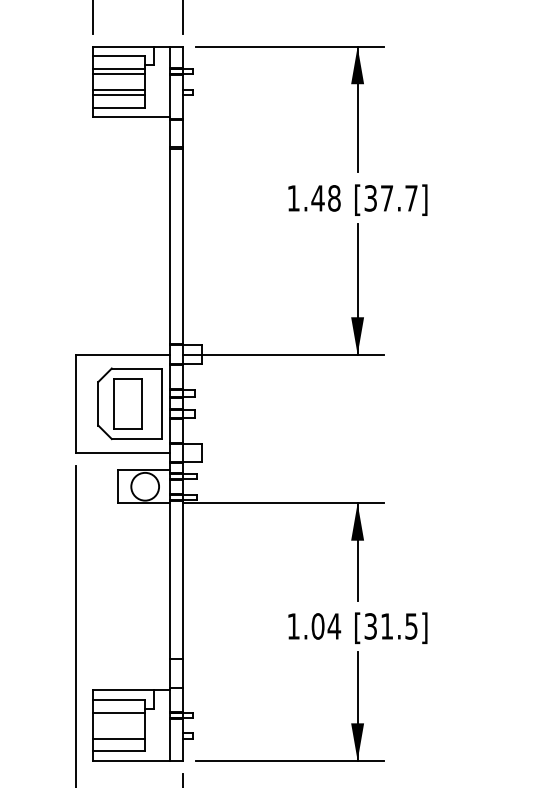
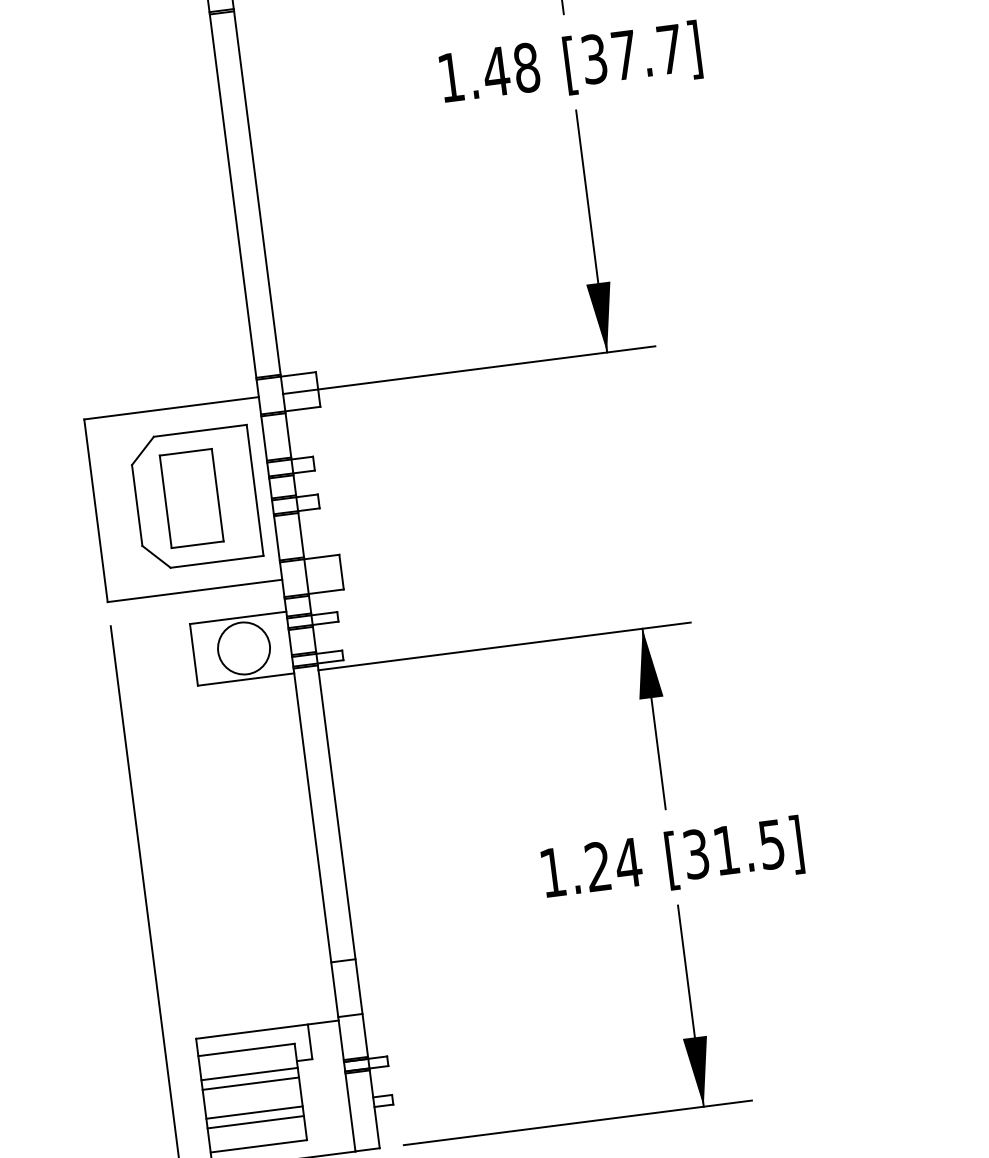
text: (317, 626) -> (597, 867), 1.04 -> 1.24
line: (119, 717) -> (251, 1083), added
line: (119, 733) -> (254, 1112), added

